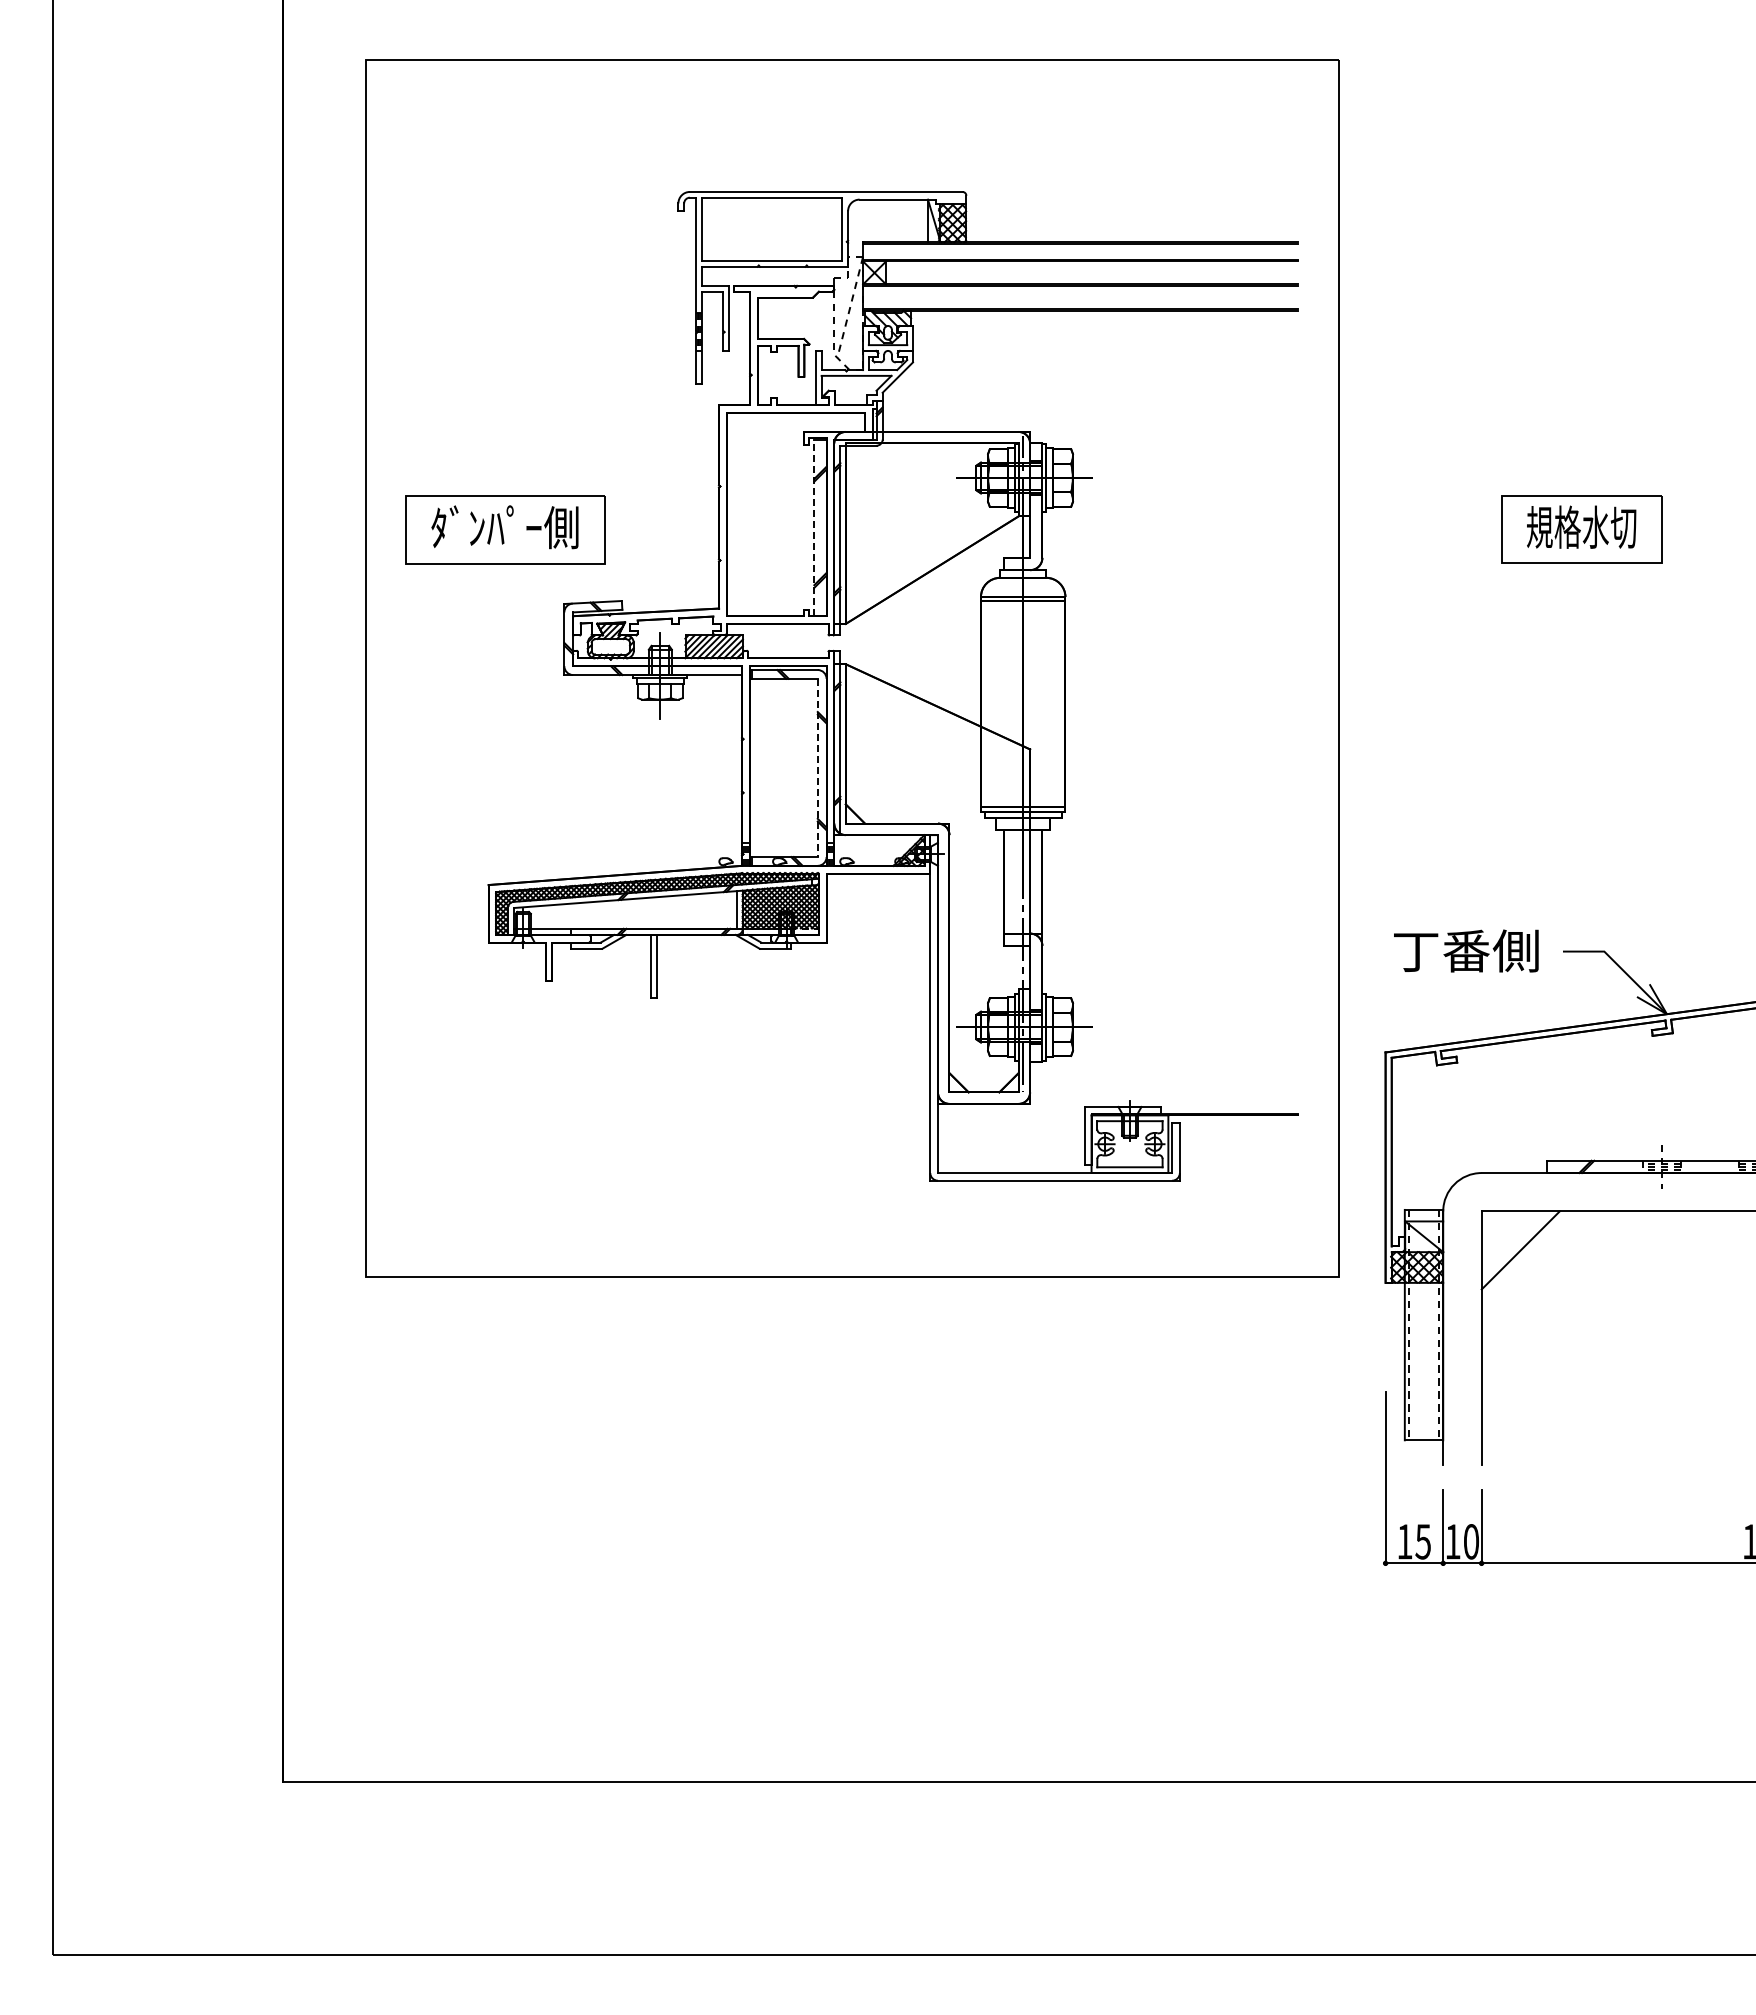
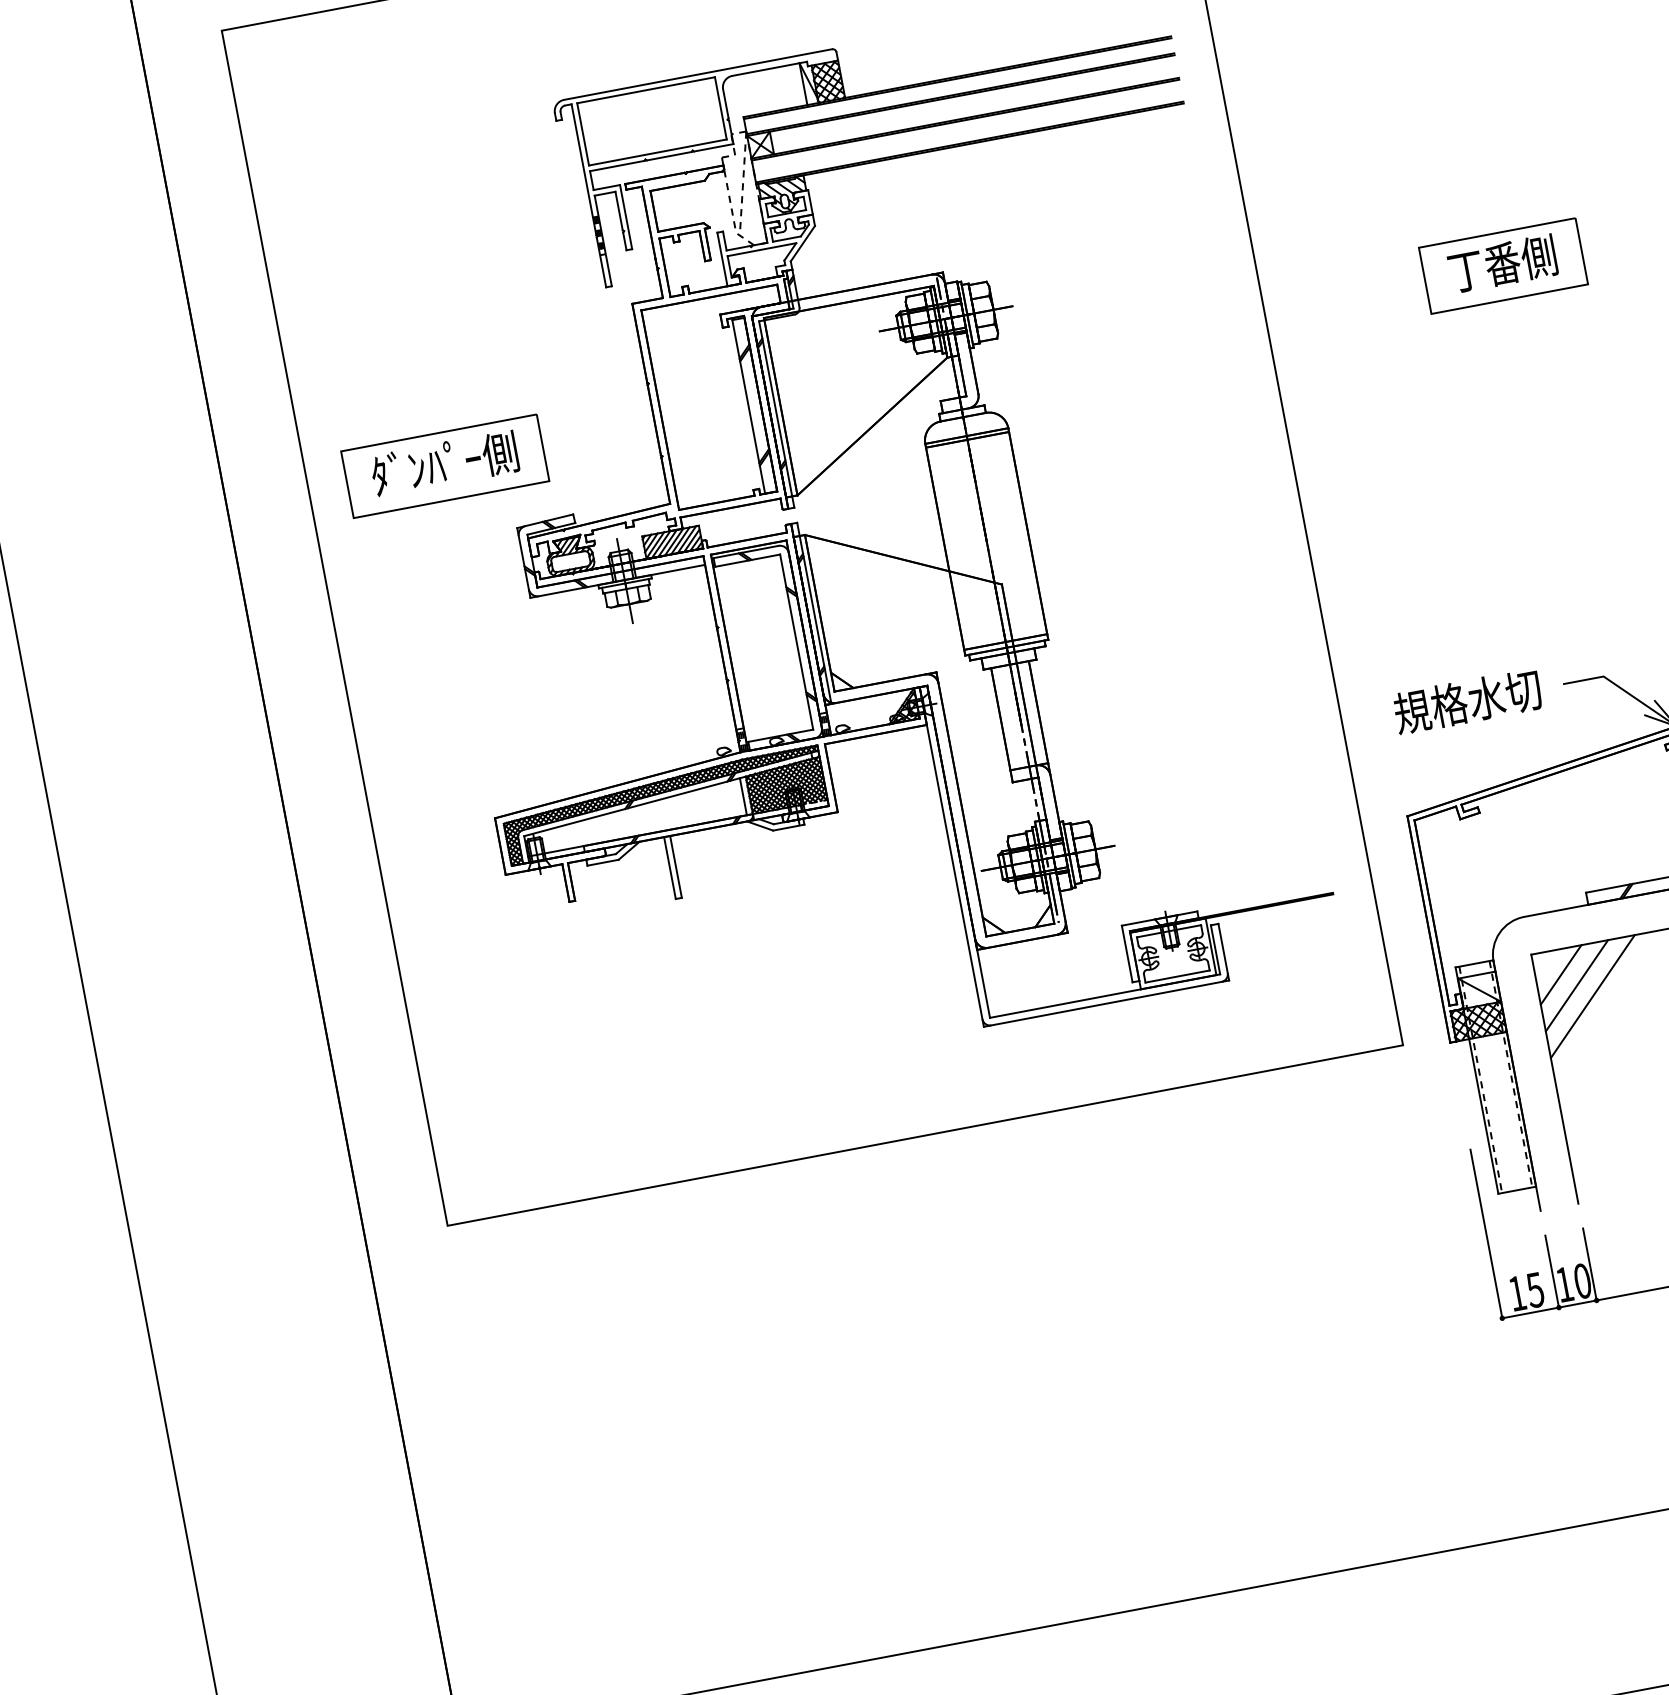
text: (1581, 526) -> (1502, 263), 規格水切 -> 丁番側
line: (814, 527) -> (748, 406), dashed -> solid
line: (817, 768) -> (796, 642), dashed -> solid
text: (1465, 950) -> (1467, 701), 丁番側 -> 規格水切
line: (1506, 1236) -> (1560, 974), added
line: (1533, 1263) -> (1591, 996), added

